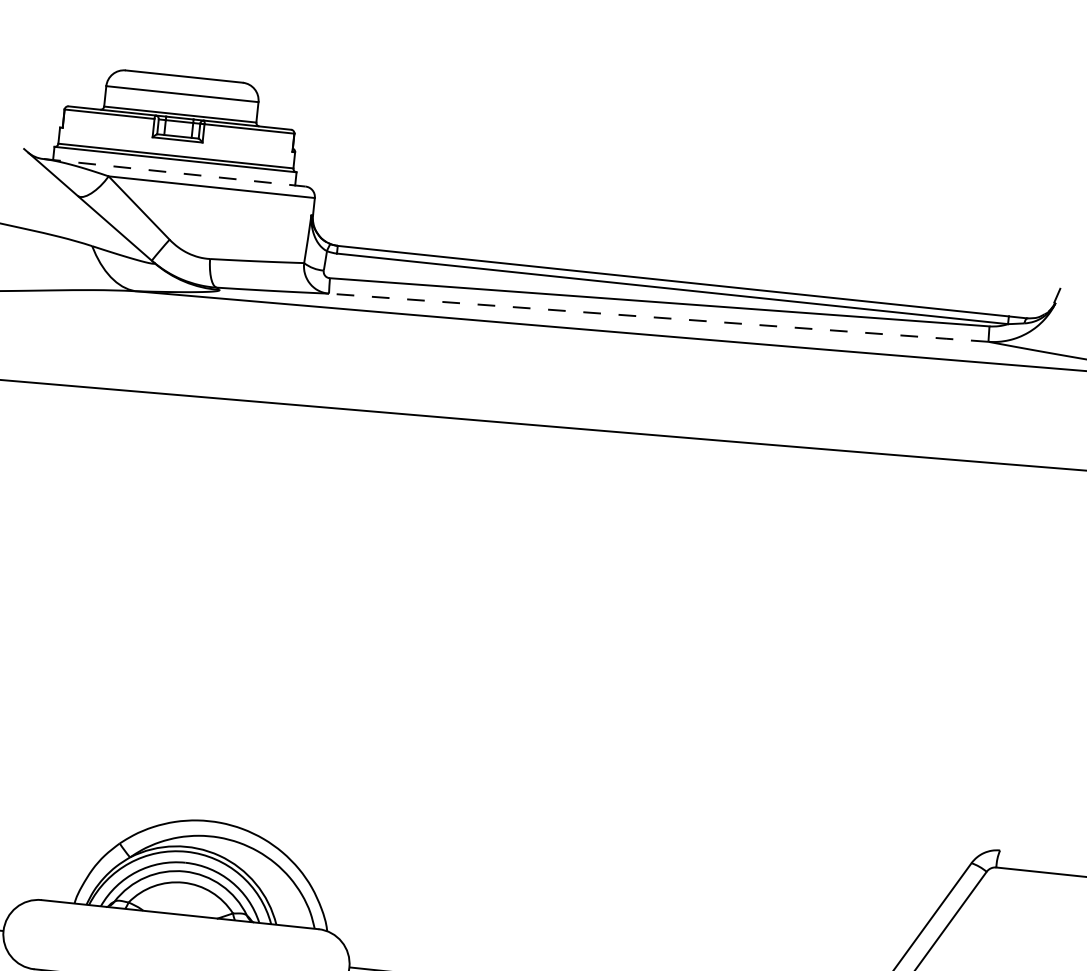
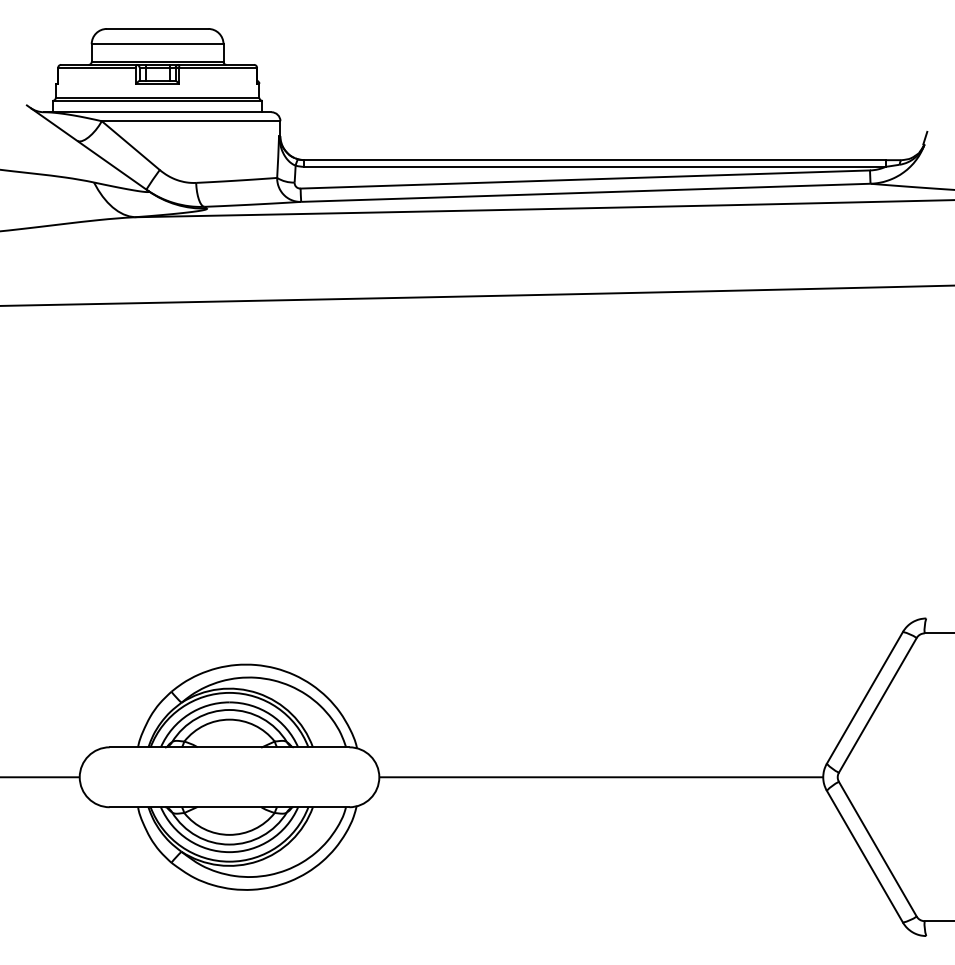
line: (173, 173) -> (157, 112), dashed -> solid
line: (659, 317) -> (586, 192), dashed -> solid

